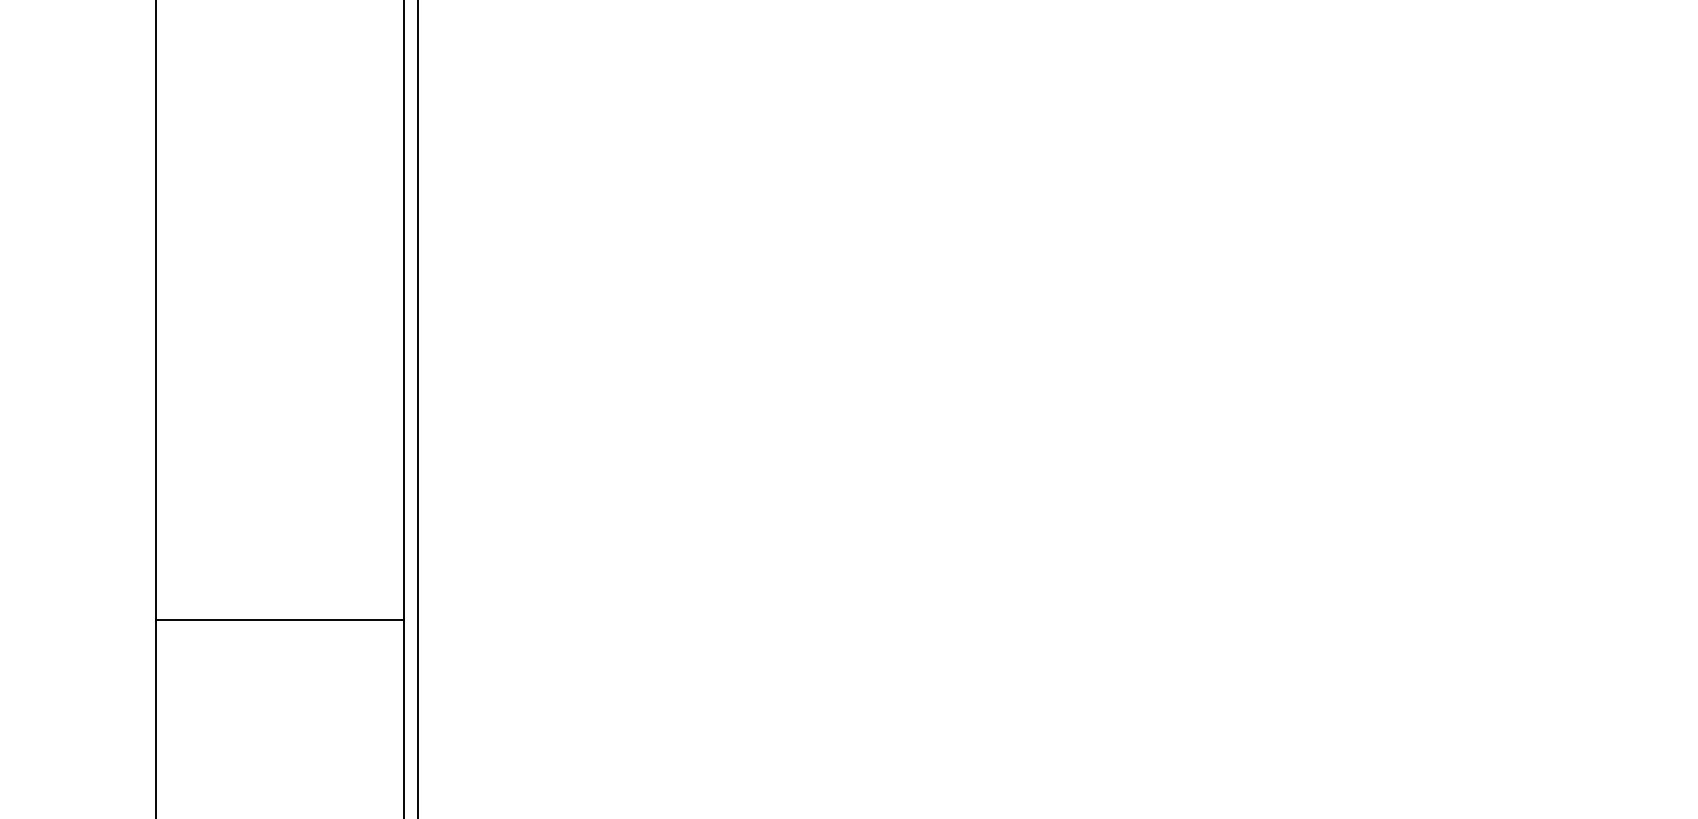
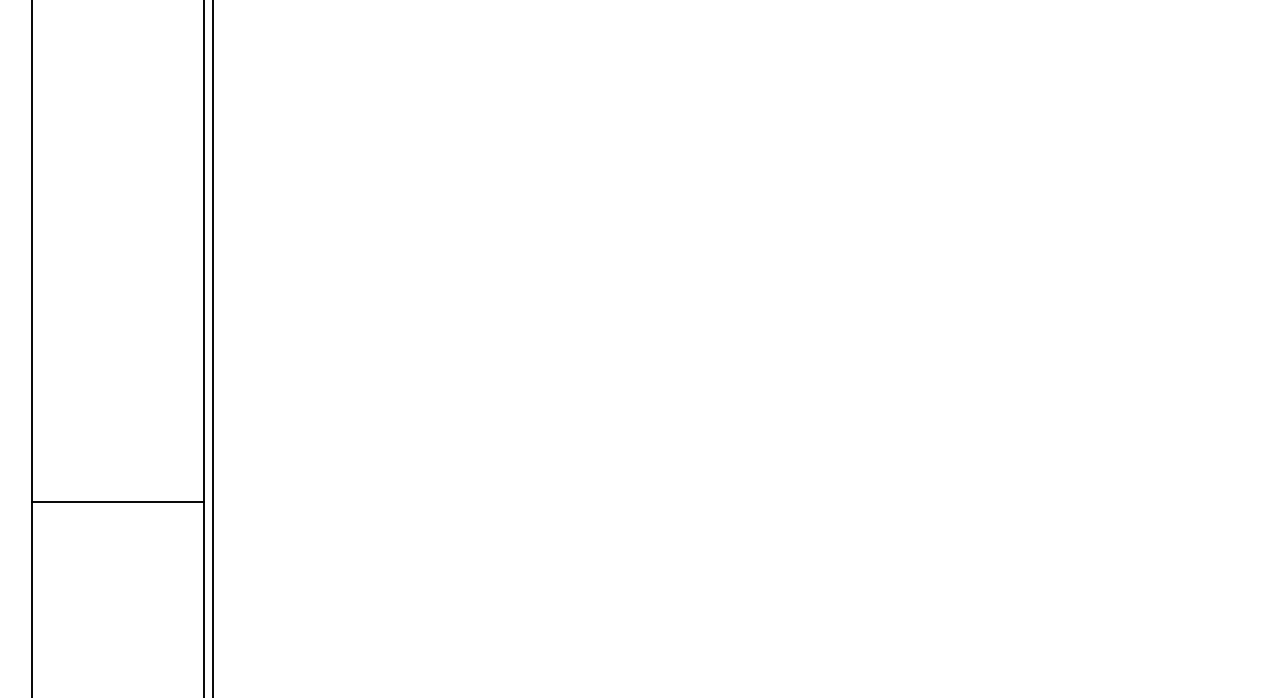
line: (279, 619) -> (117, 502), moved

